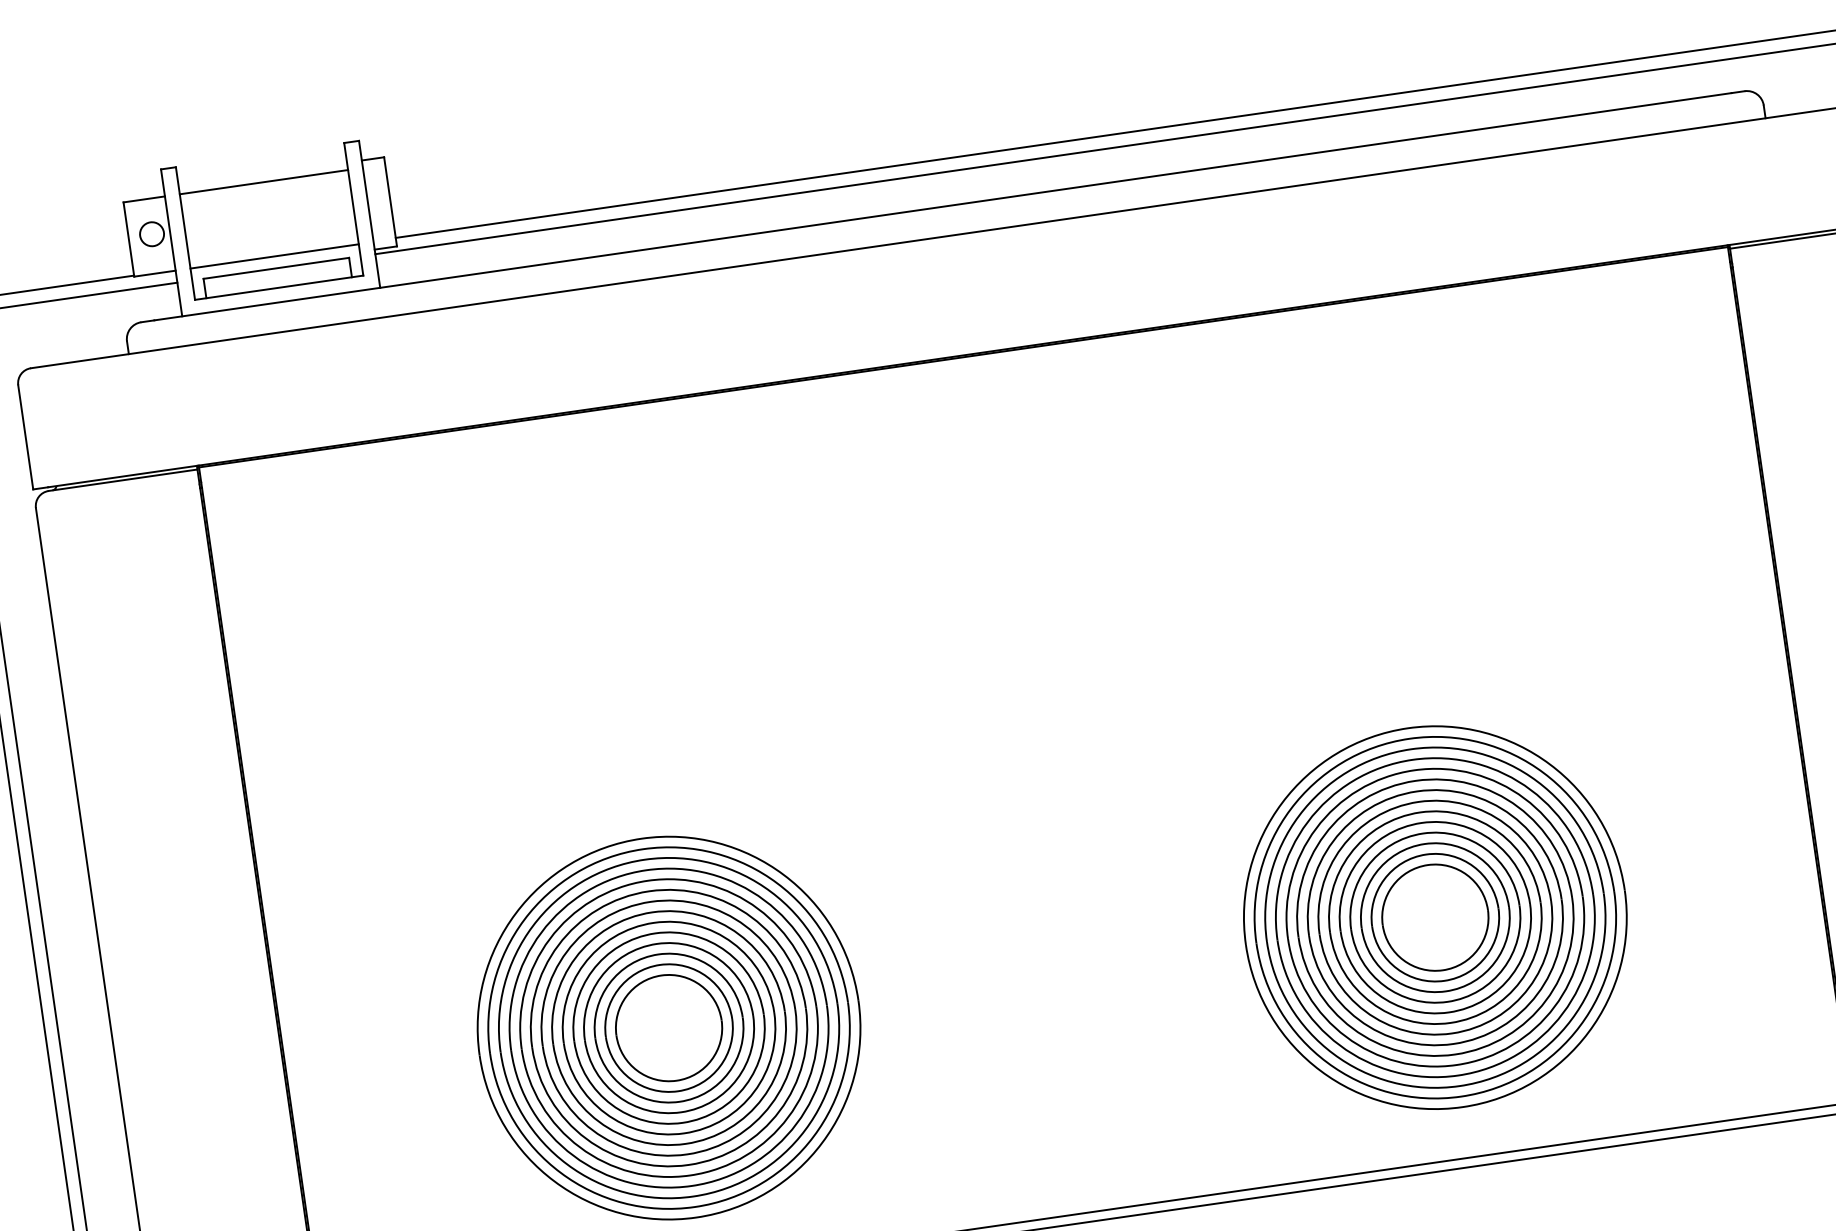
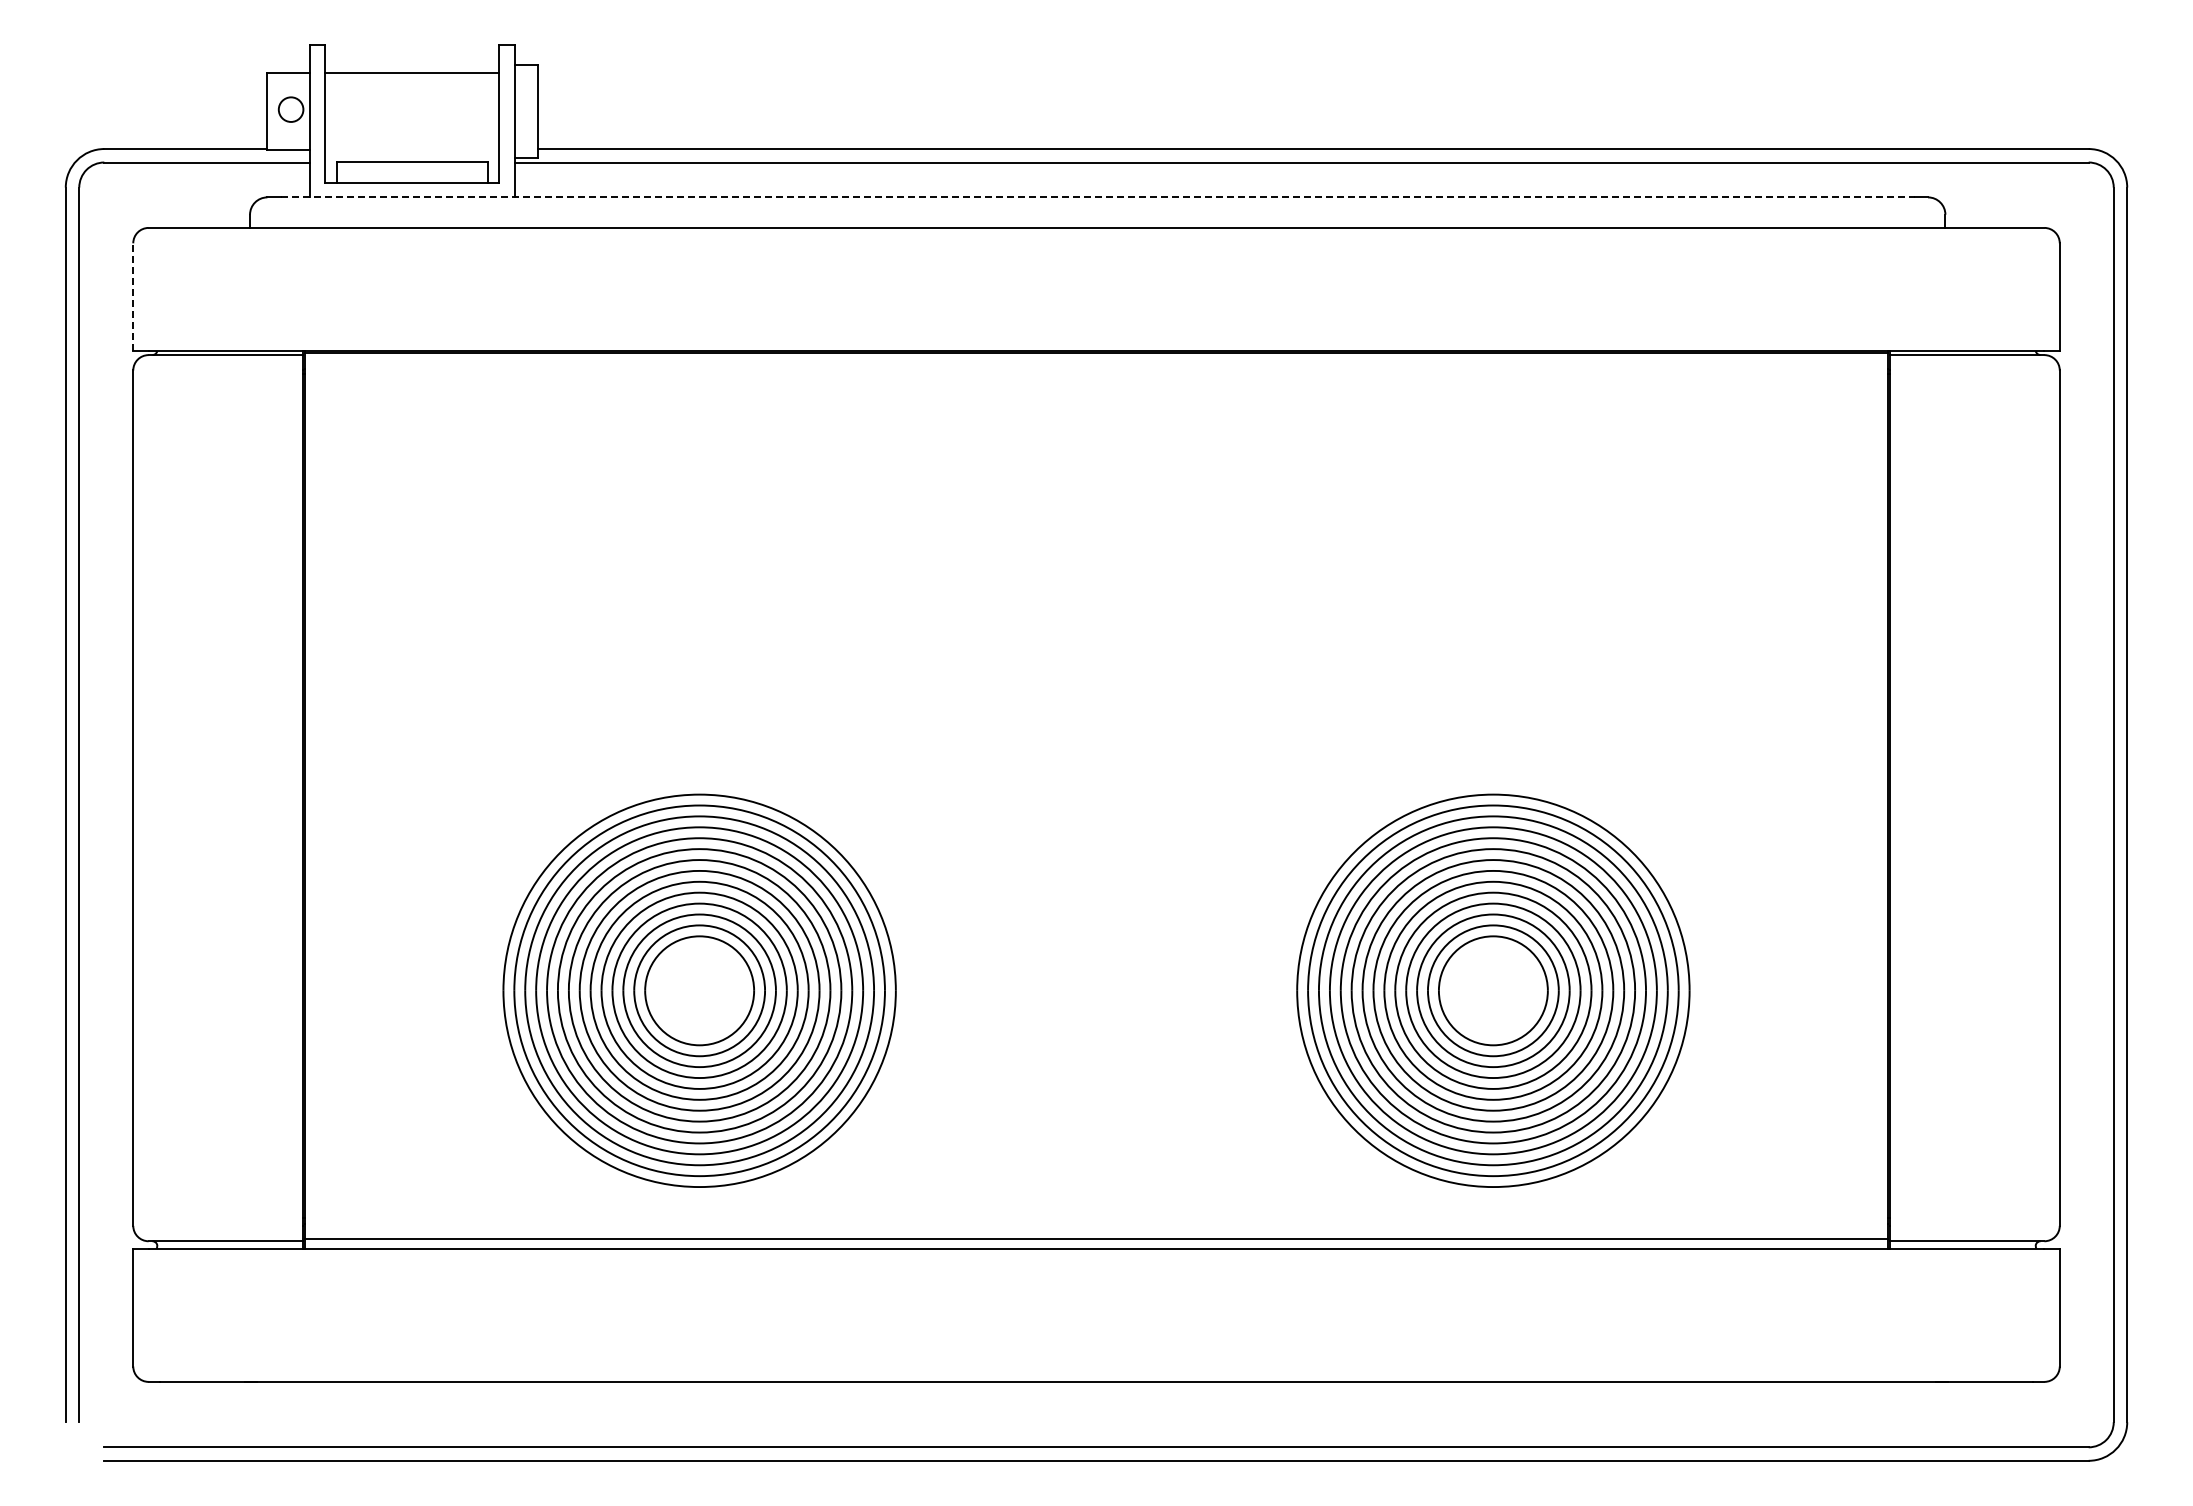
line: (942, 206) -> (1097, 197), solid -> dashed
line: (274, 256) -> (412, 150), removed
line: (26, 437) -> (133, 297), solid -> dashed

